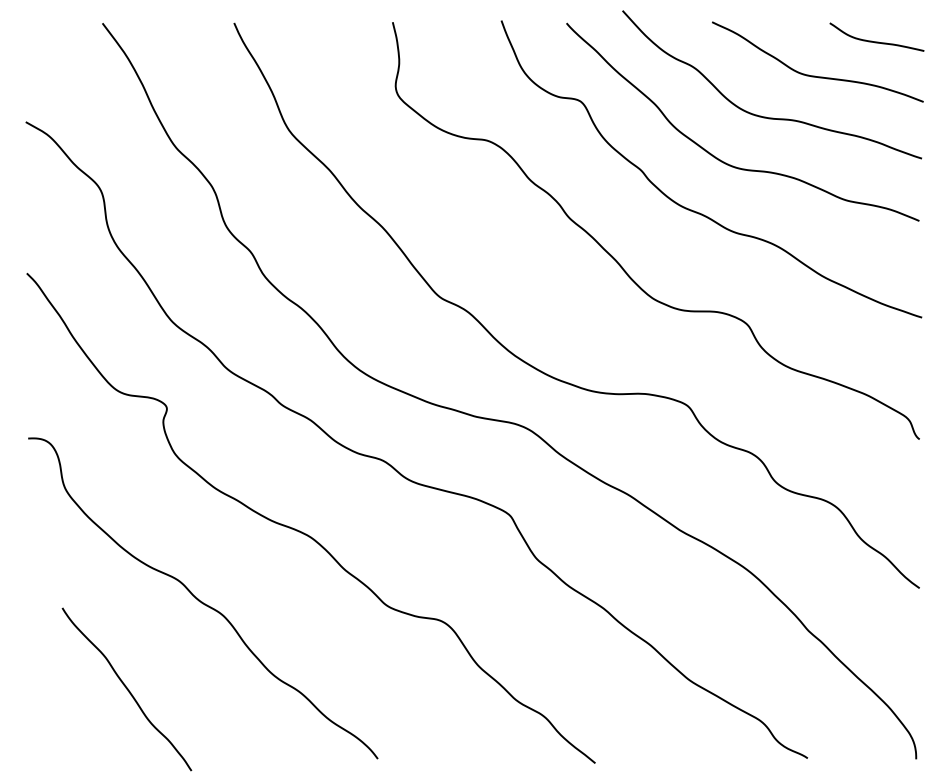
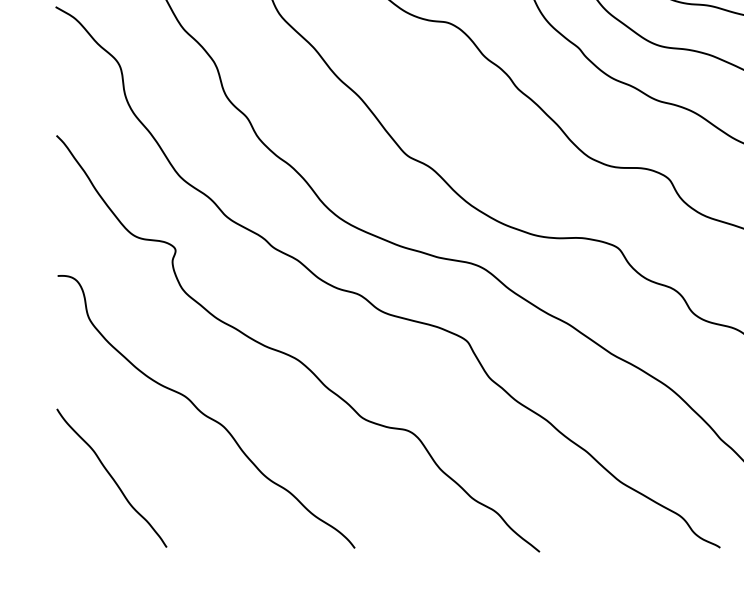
curve: (126, 689) -> (111, 478), moved

